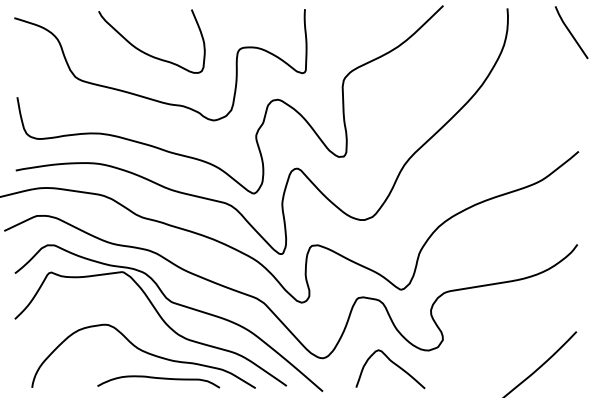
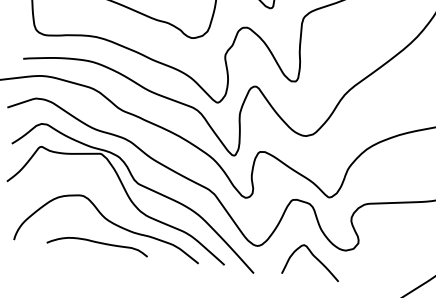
curve: (159, 379) -> (98, 243), moved

